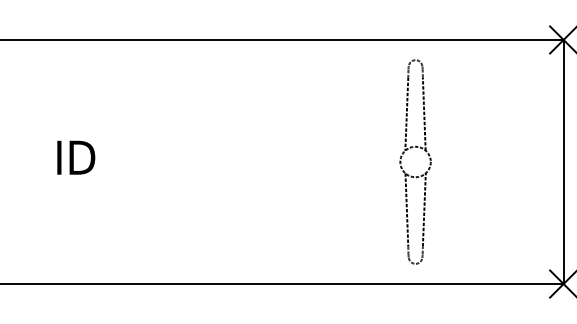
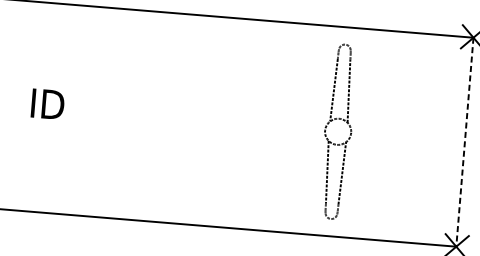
line: (563, 162) -> (464, 142), solid -> dashed

